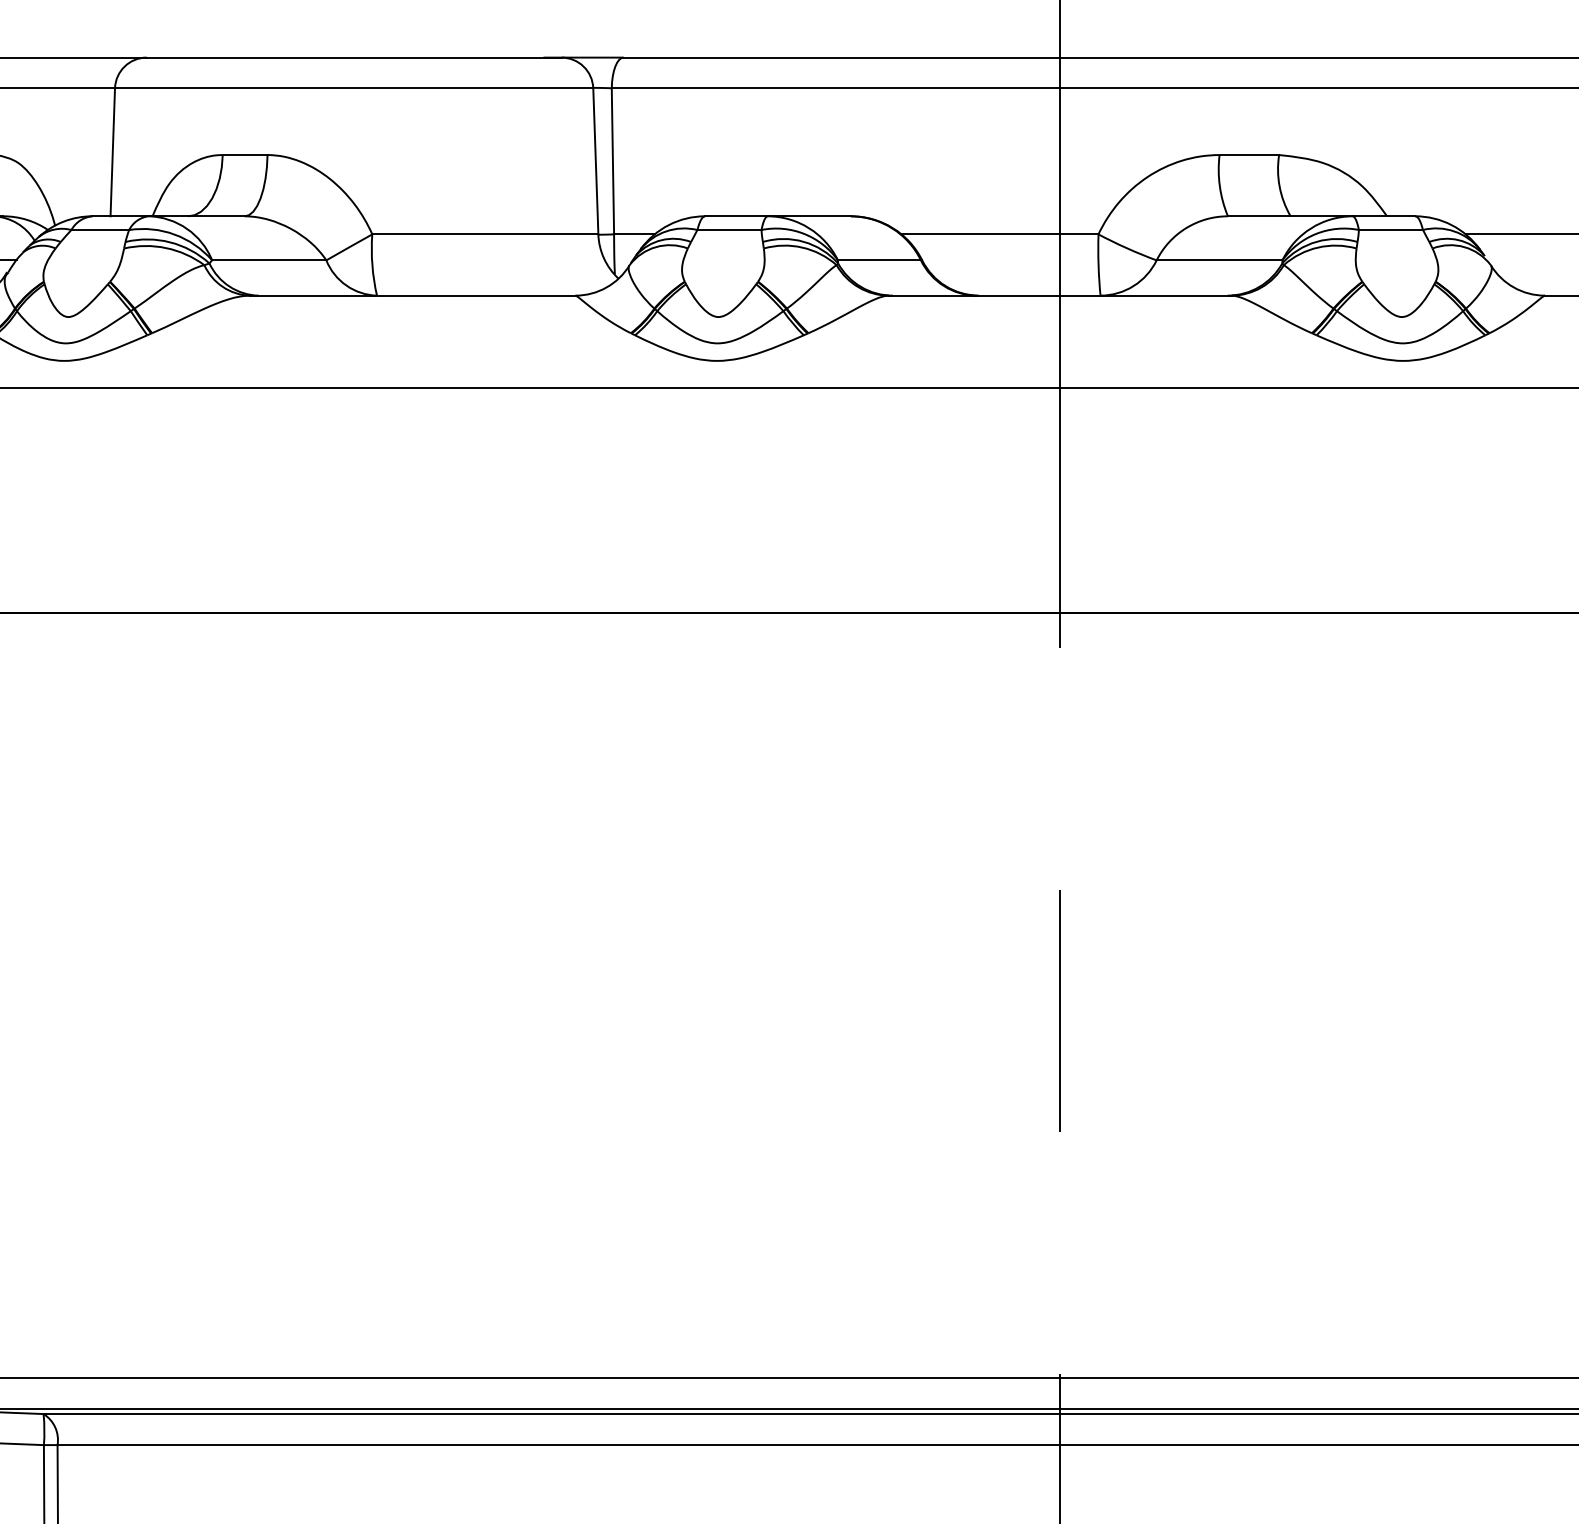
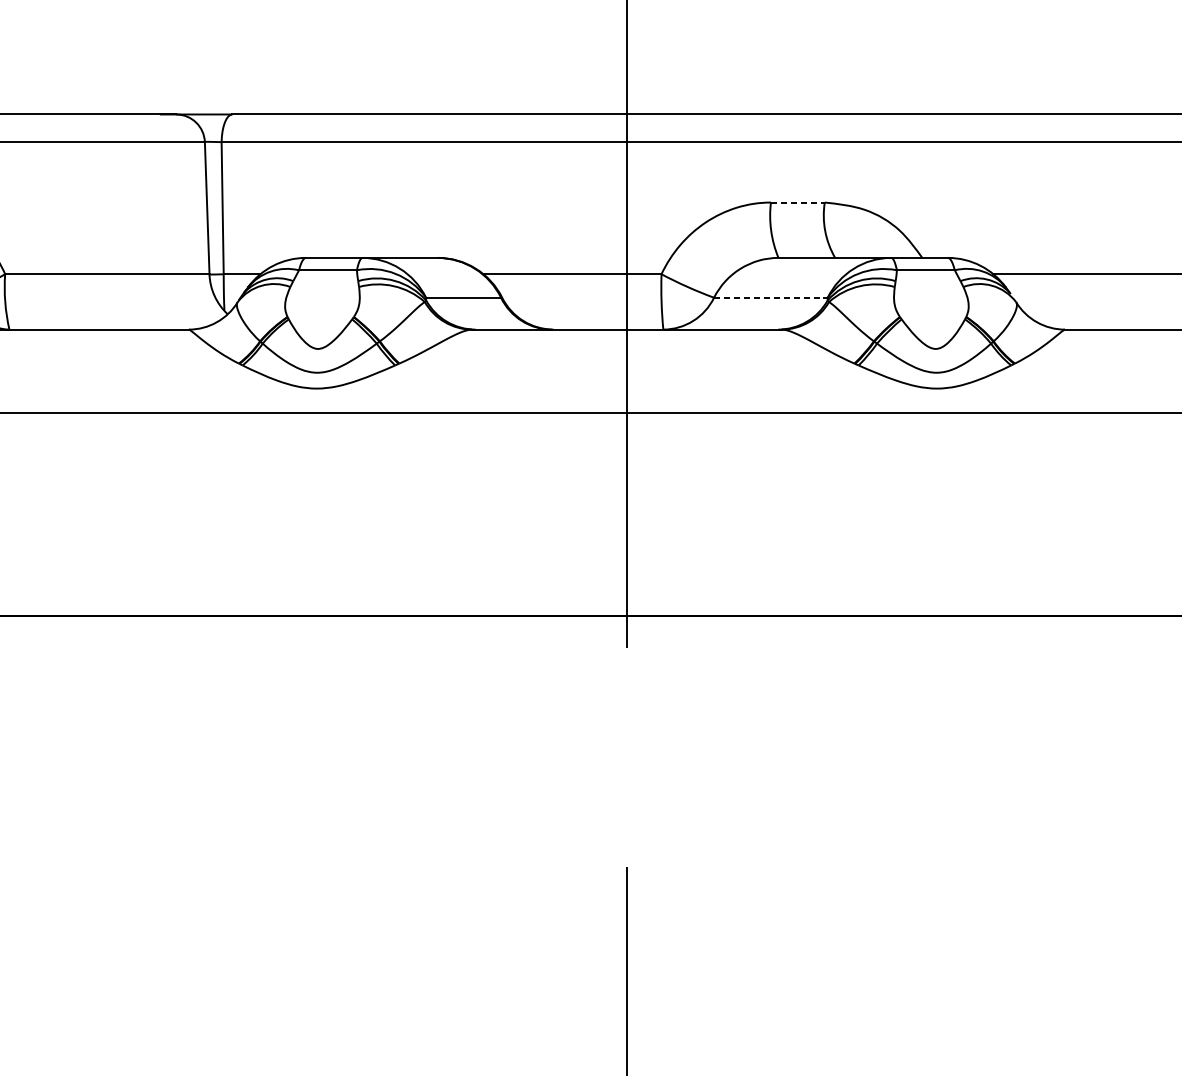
line: (1249, 155) -> (797, 202), solid -> dashed
line: (1219, 260) -> (770, 297), solid -> dashed

